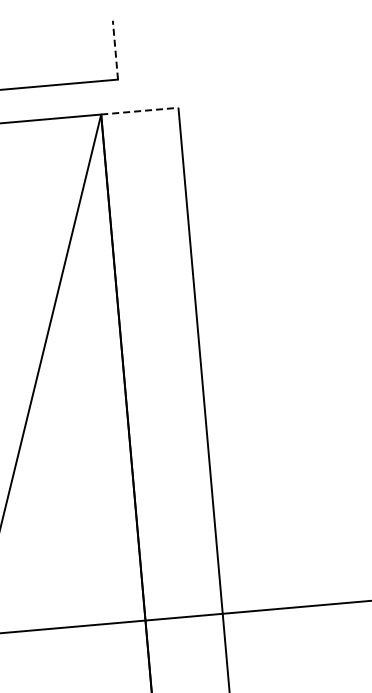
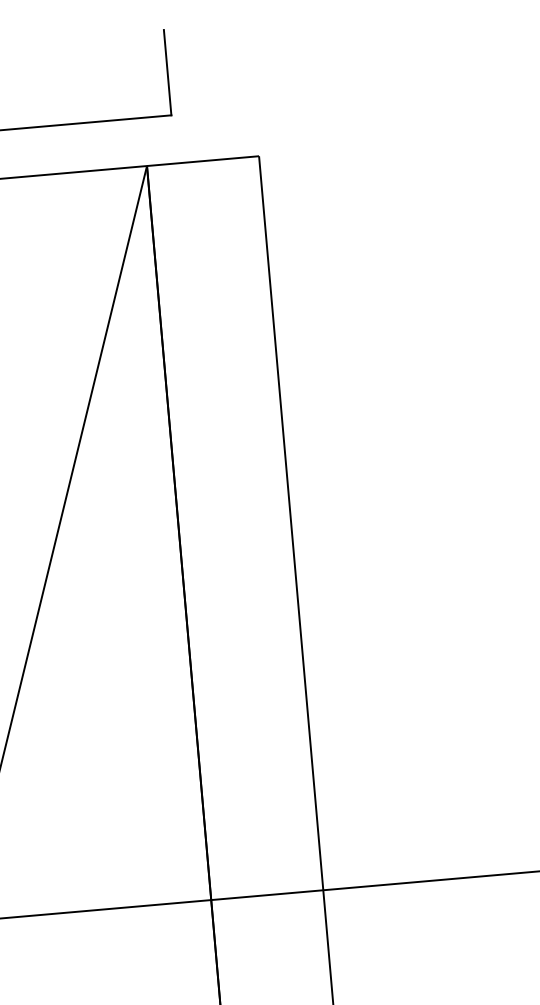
line: (115, 50) -> (167, 73), dashed -> solid
line: (139, 111) -> (202, 161), dashed -> solid

